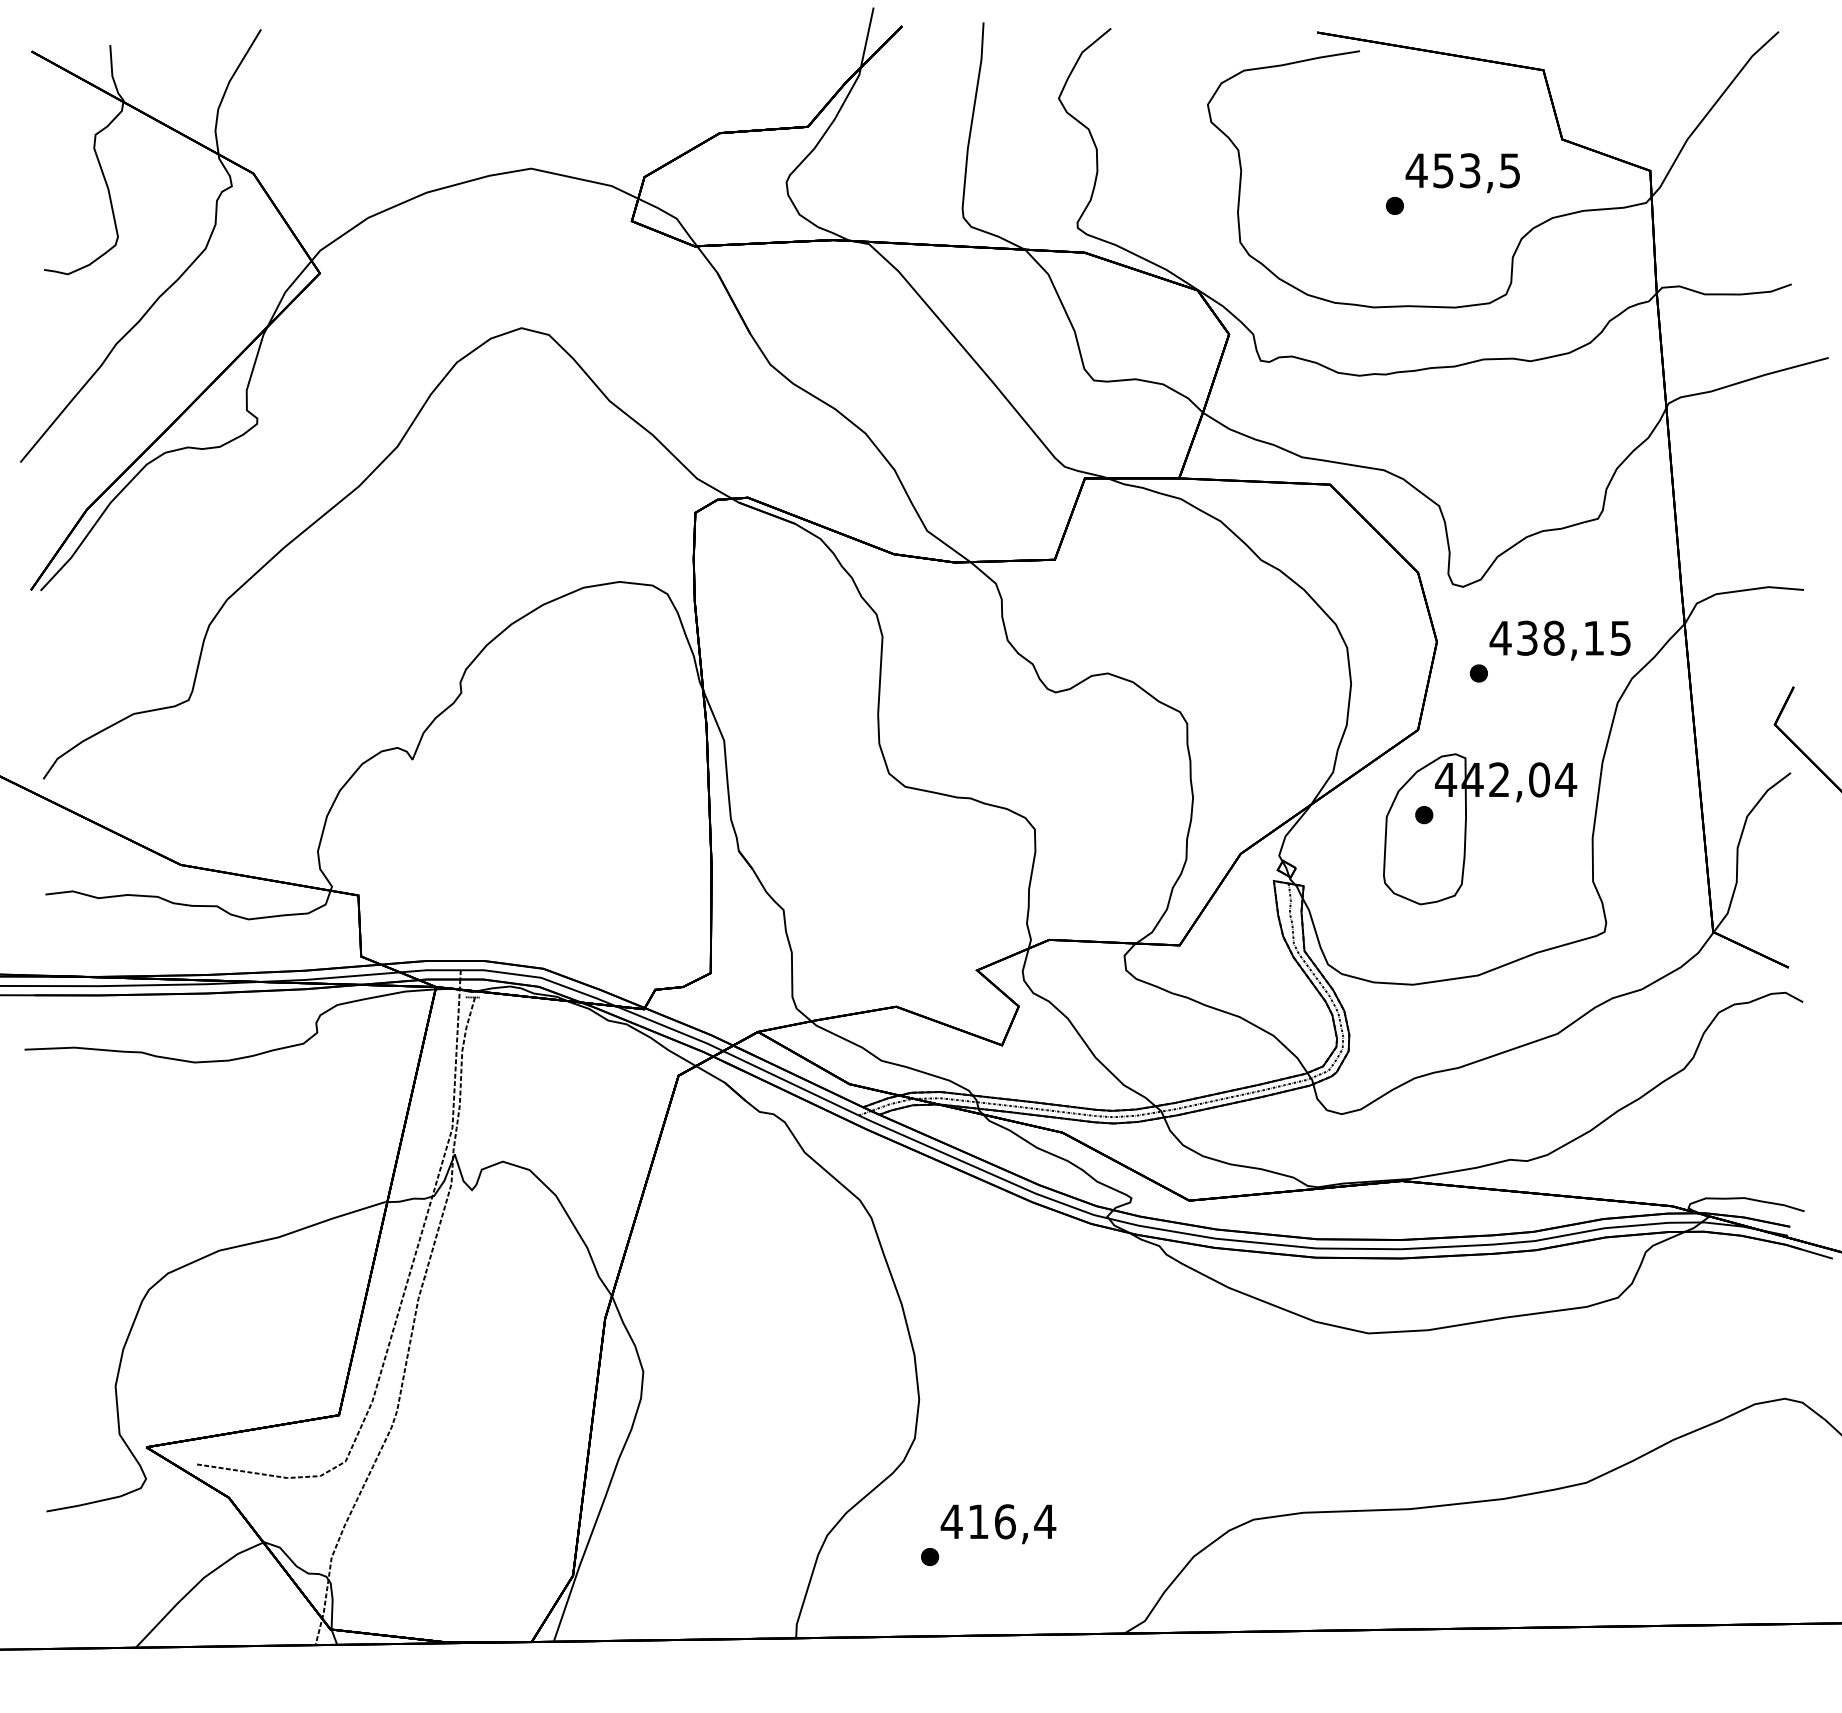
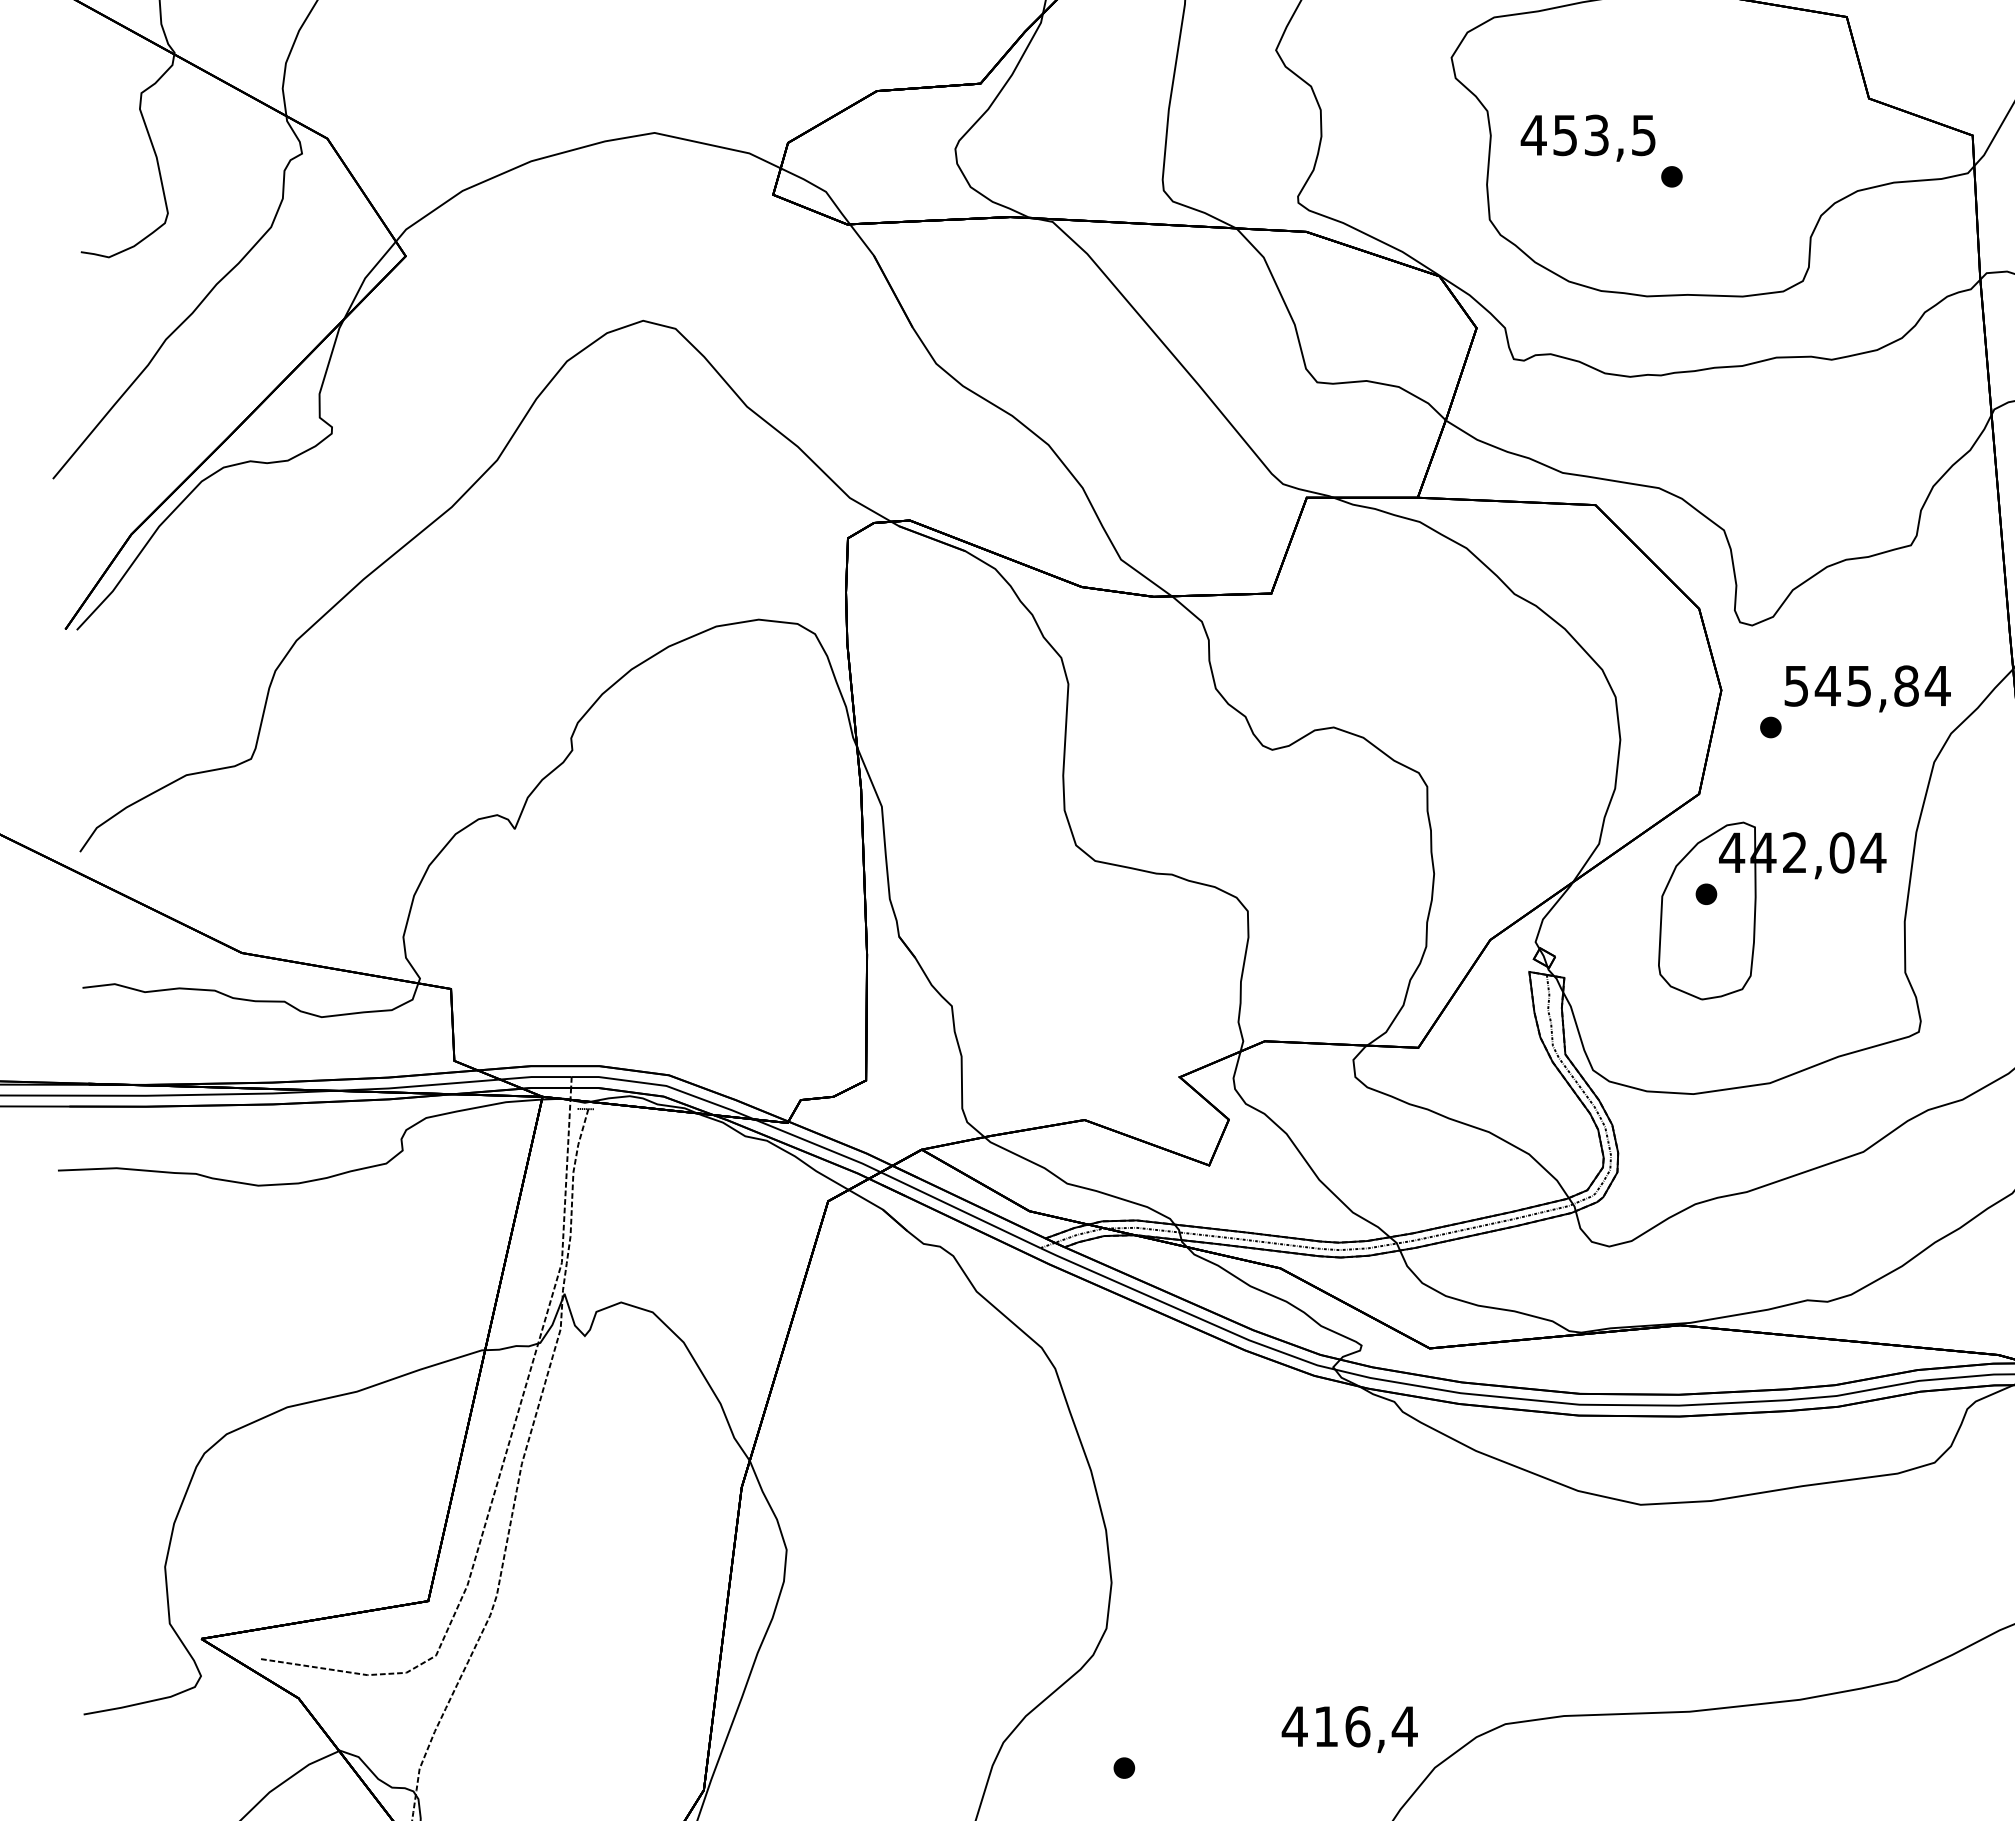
text: (1462, 173) -> (1587, 138), moved
text: (1560, 637) -> (1866, 685), 438,15 -> 545,84
text: (998, 1524) -> (1349, 1729), moved

